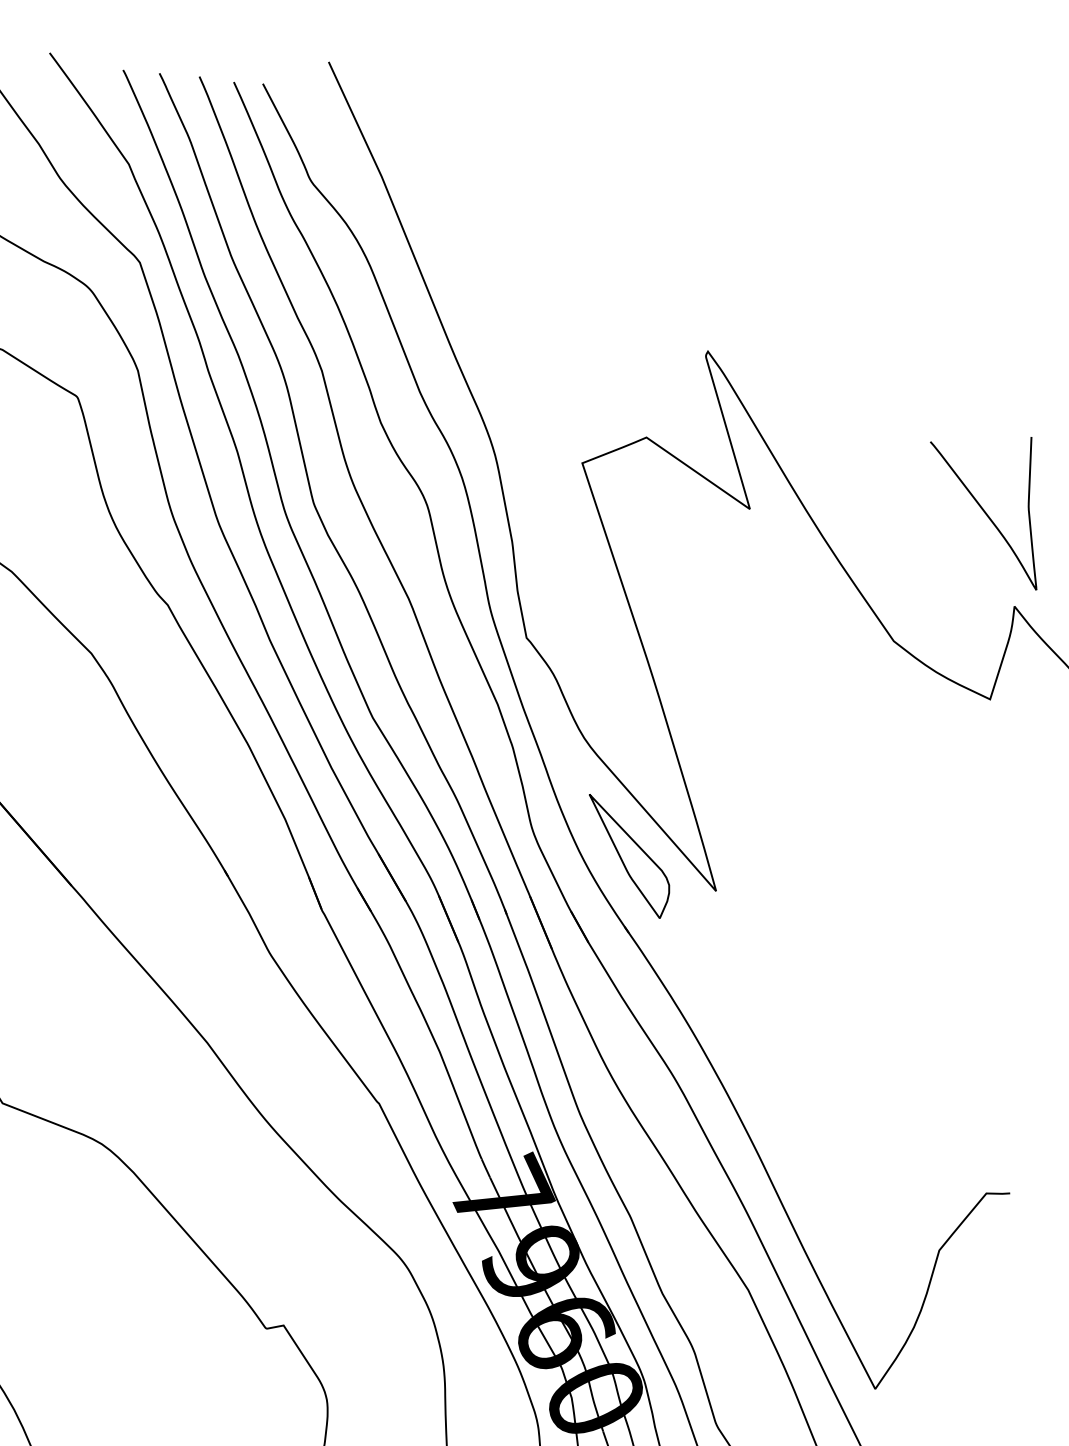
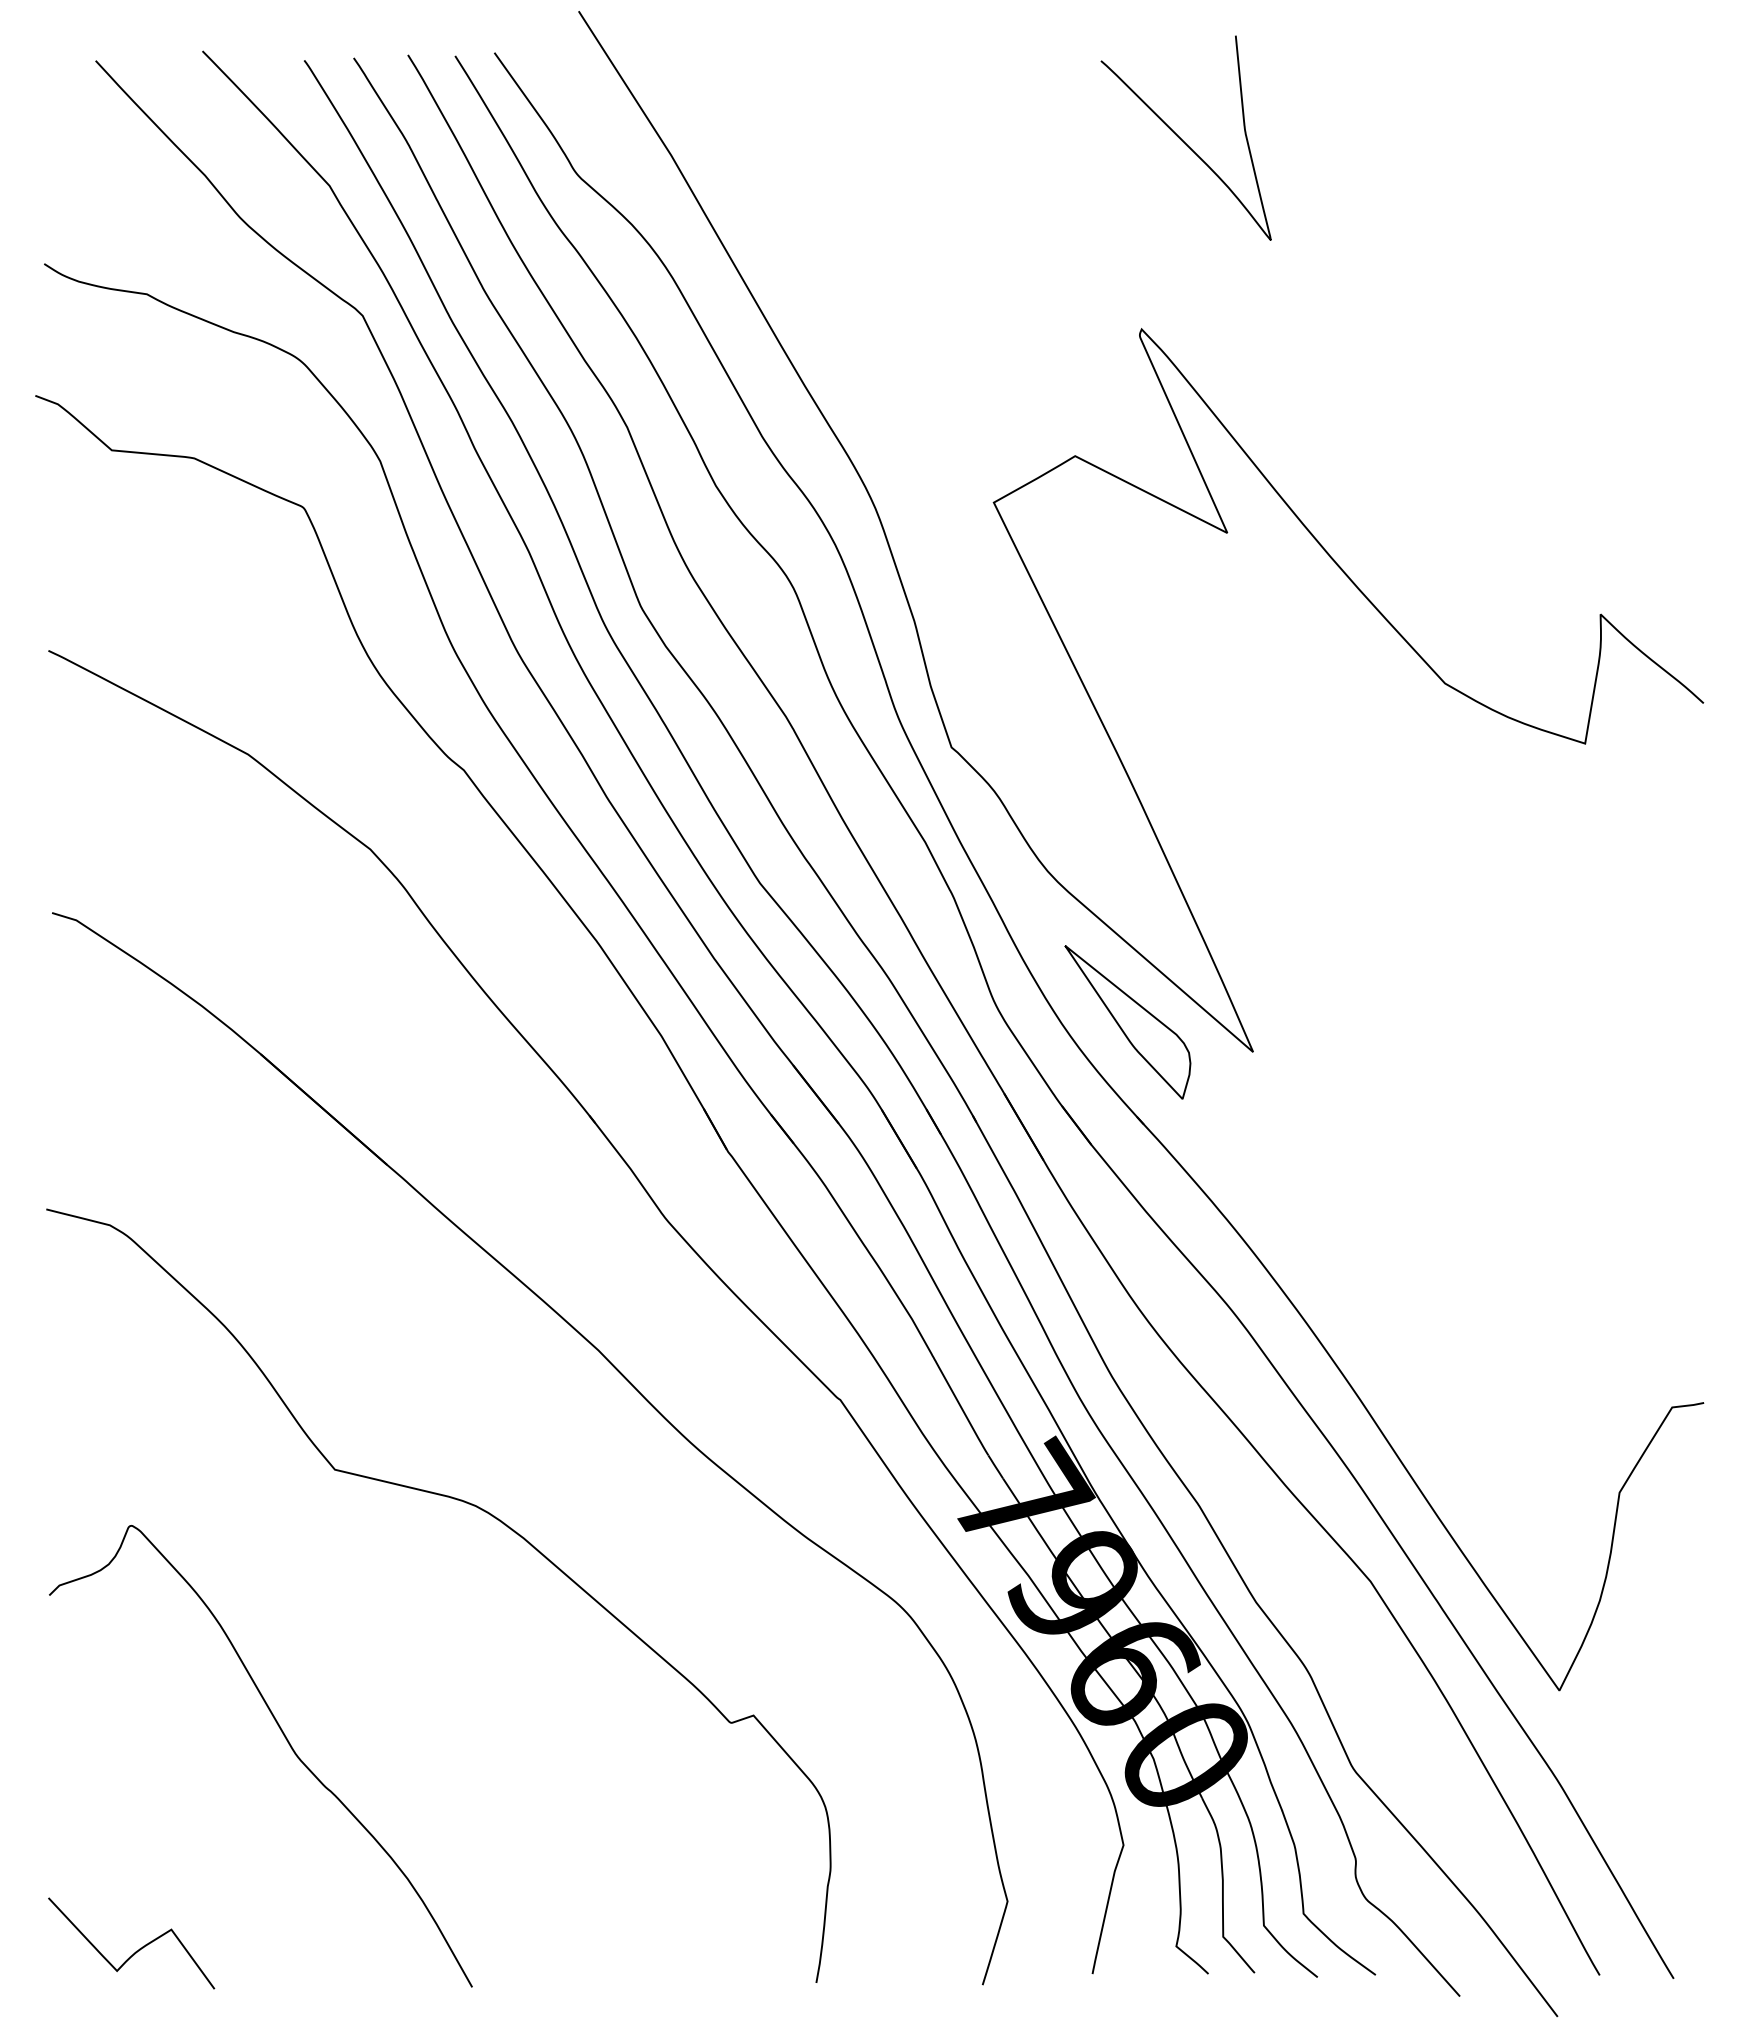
curve: (982, 507) -> (1182, 139), moved

